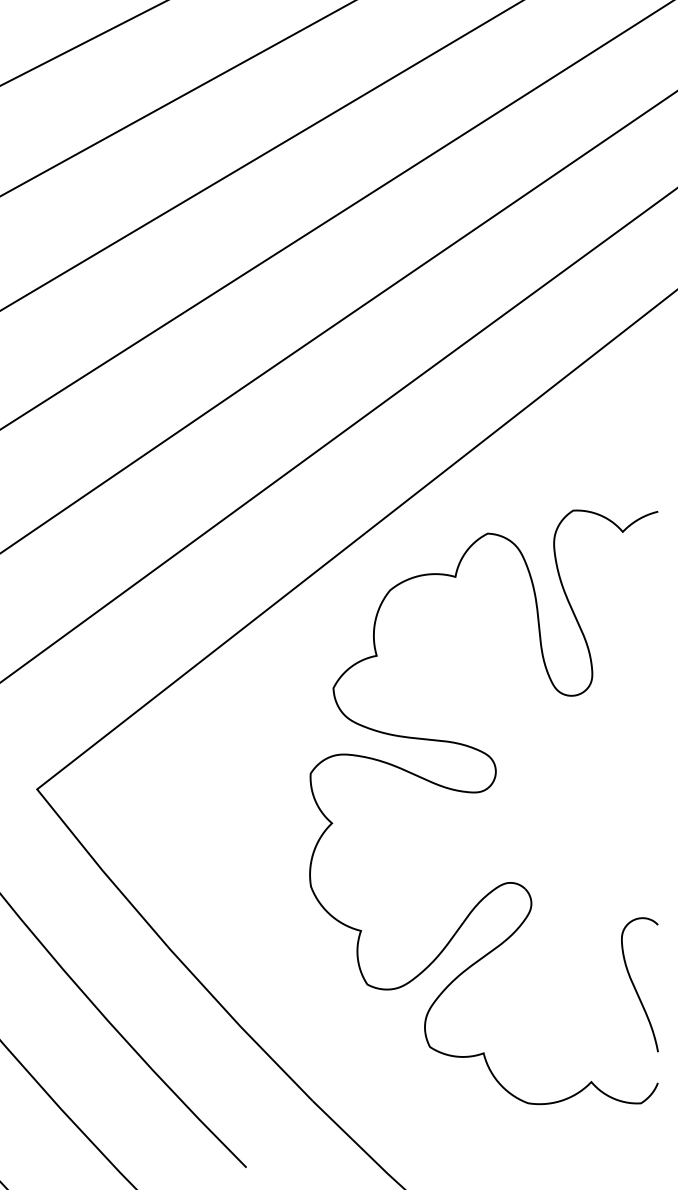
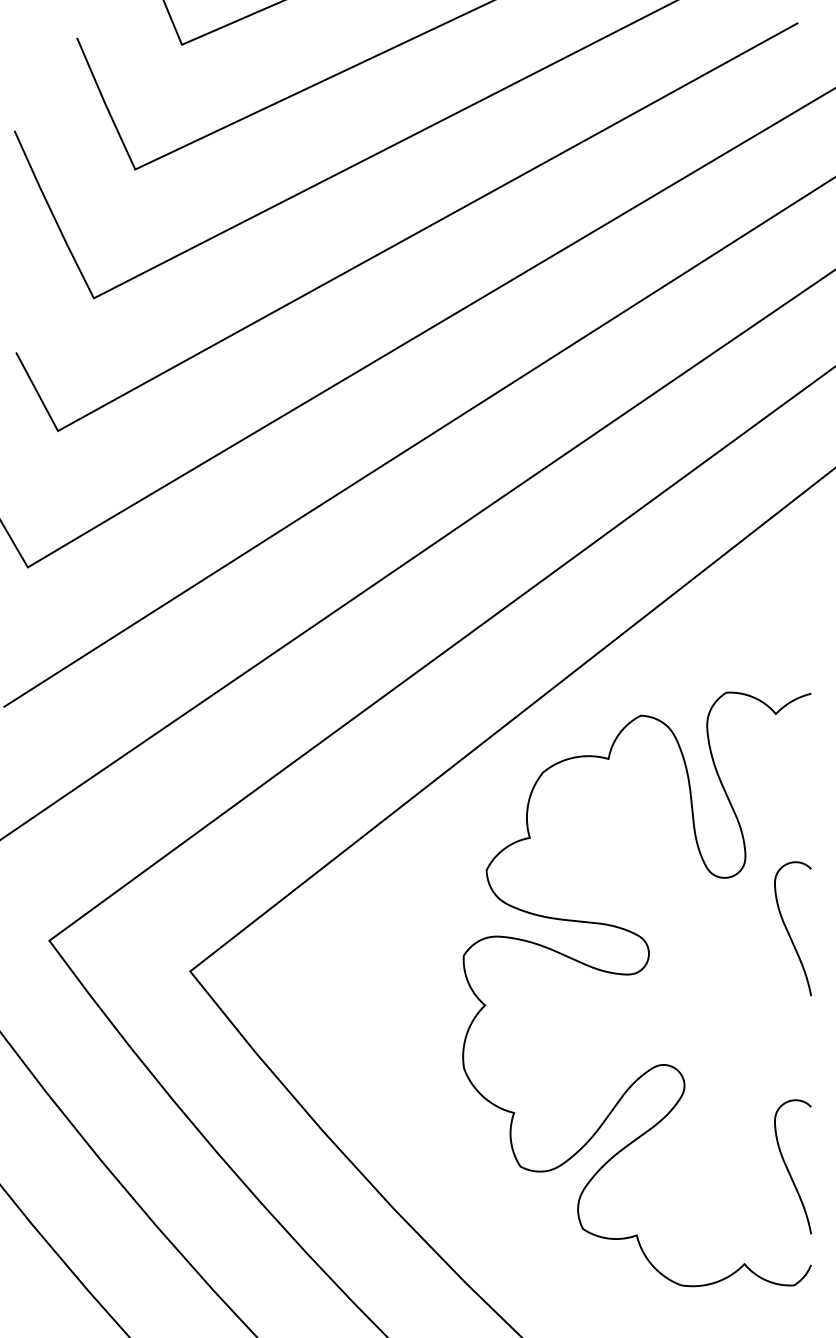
curve: (635, 748) -> (788, 930), added

